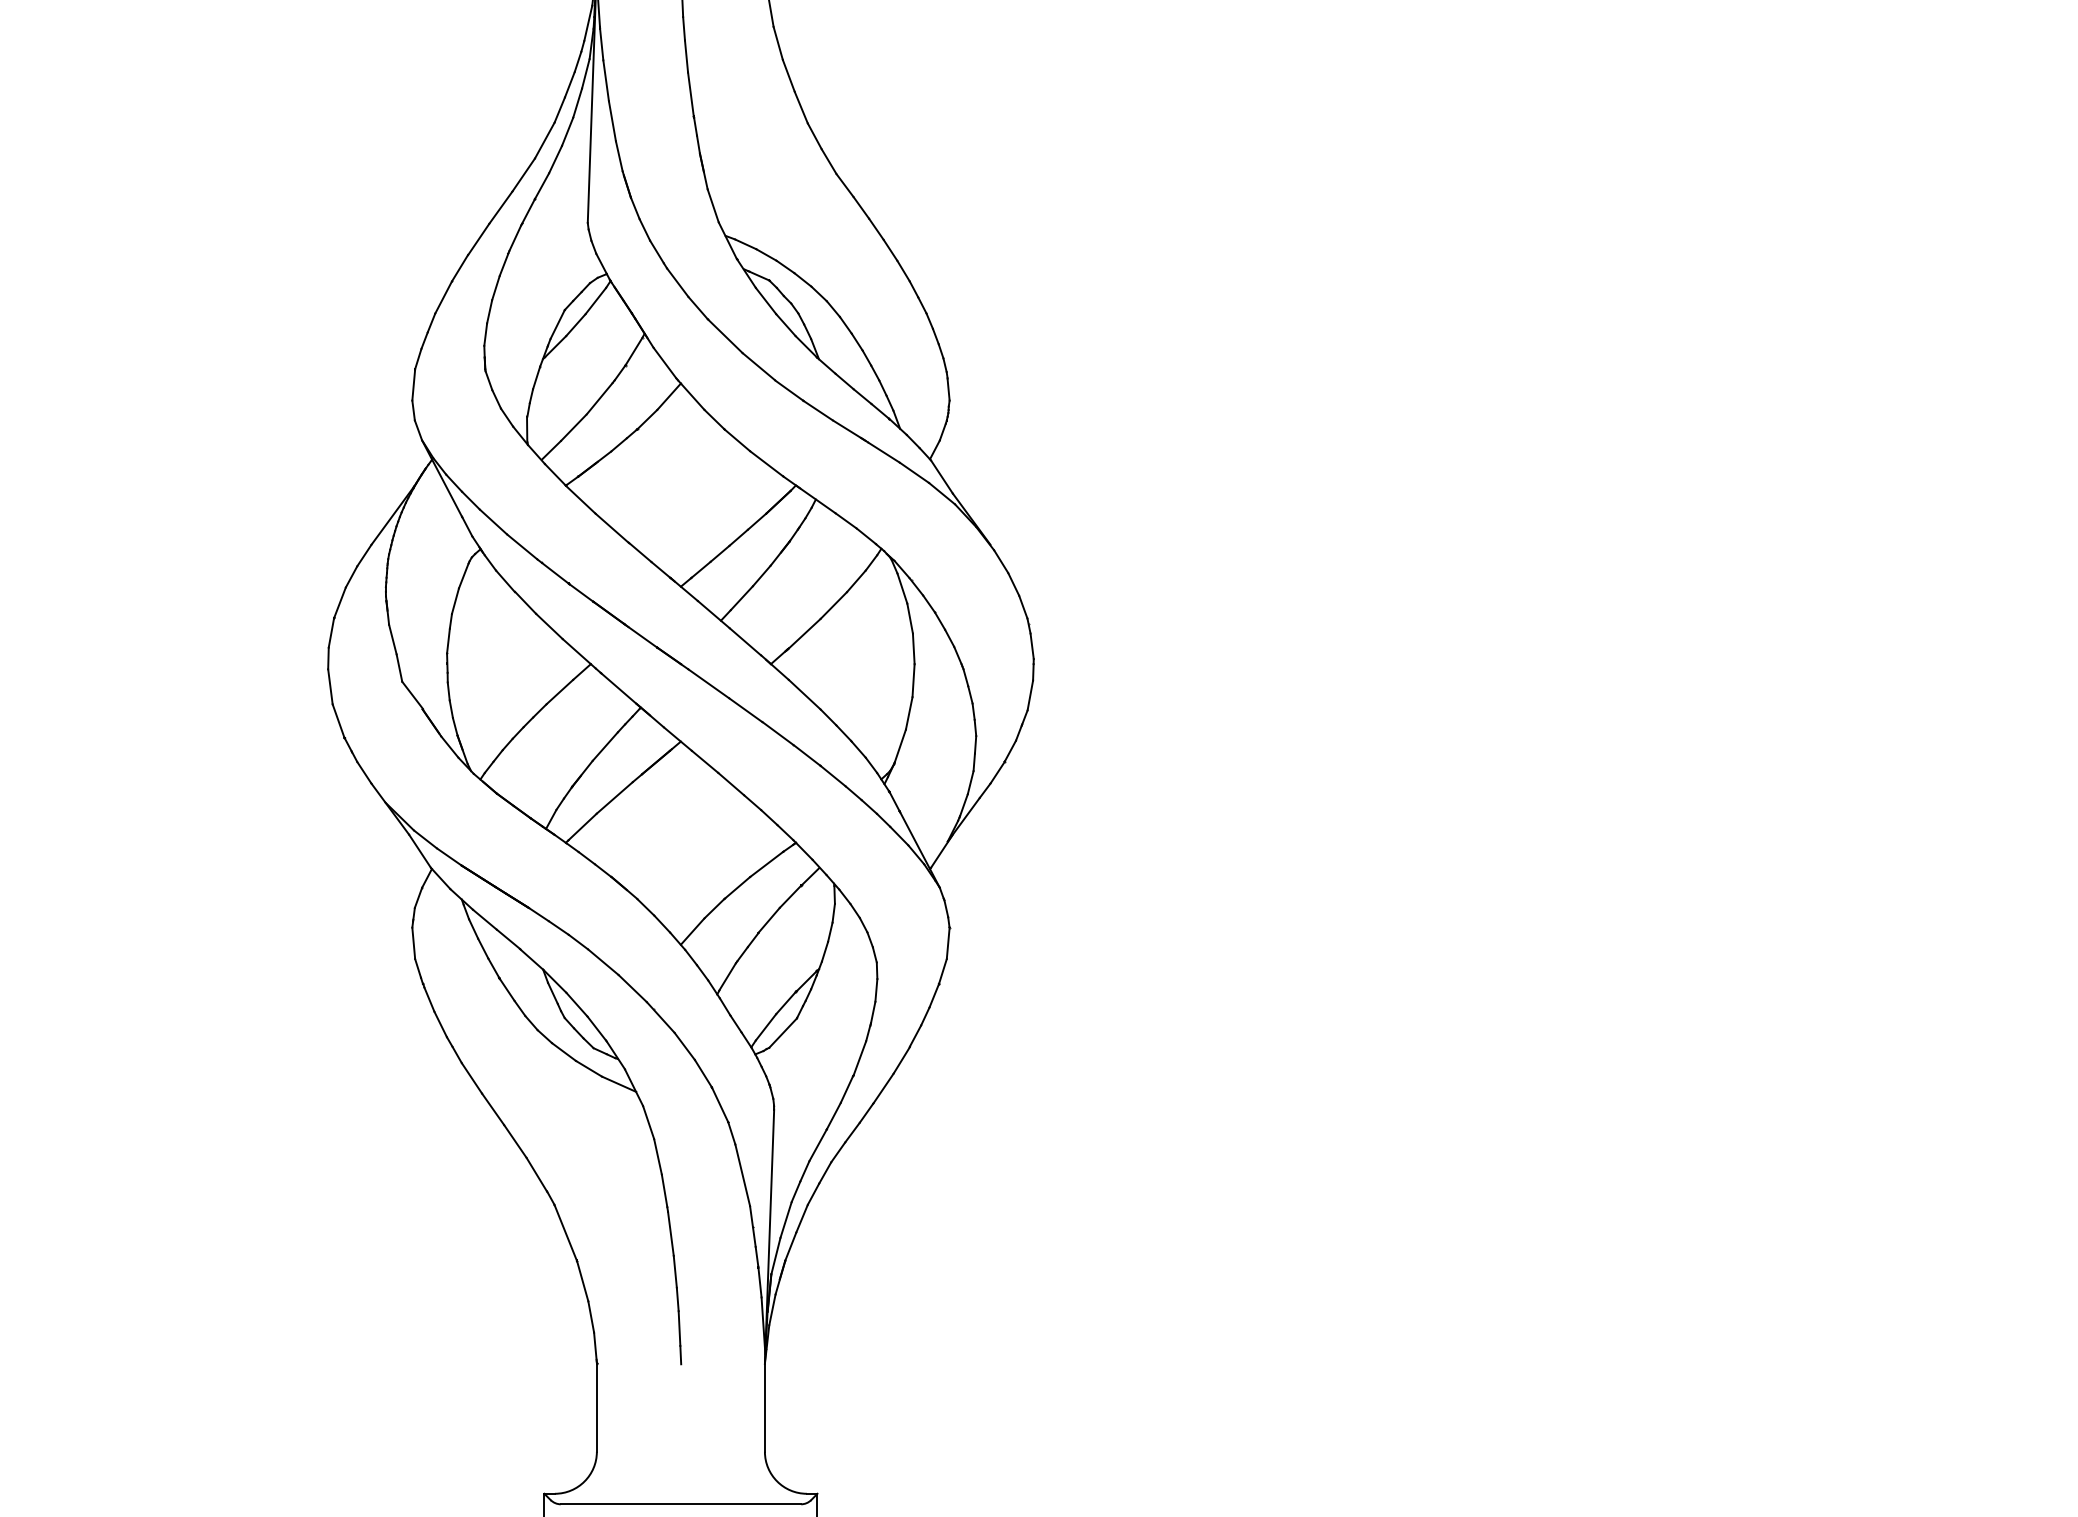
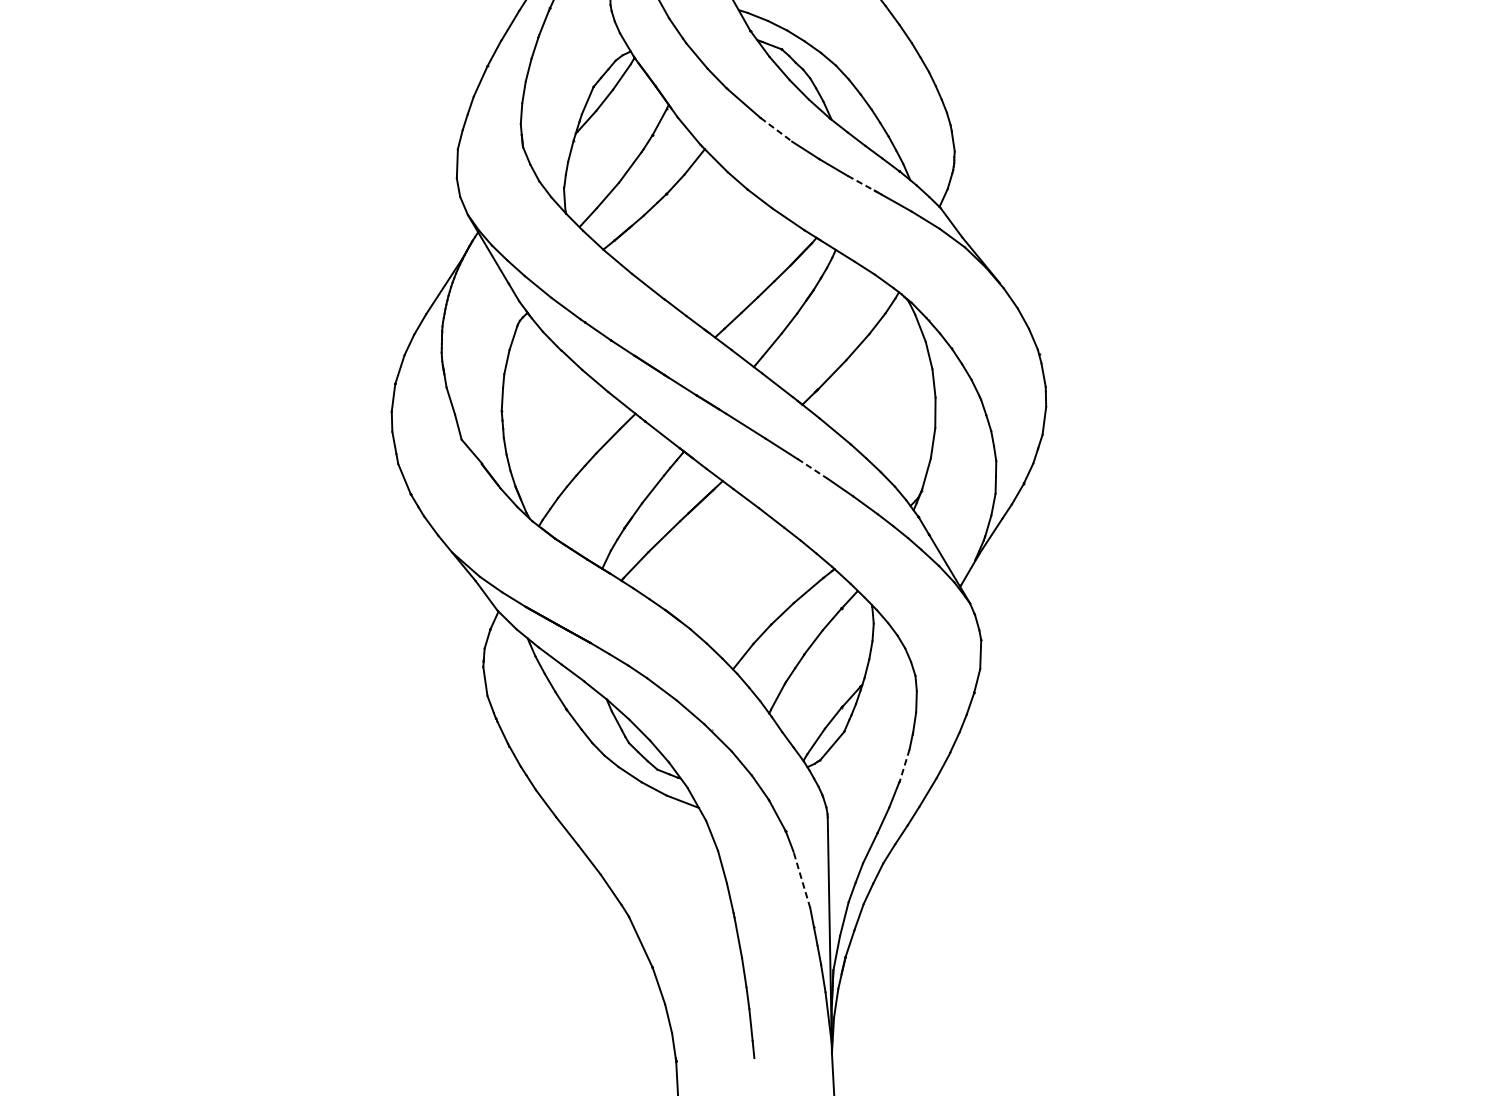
line: (759, 367) -> (776, 130), solid -> dashed
line: (849, 430) -> (863, 184), solid -> dashed
line: (778, 733) -> (812, 468), solid -> dashed
line: (859, 1058) -> (904, 765), solid -> dashed
line: (742, 1175) -> (801, 880), solid -> dashed

